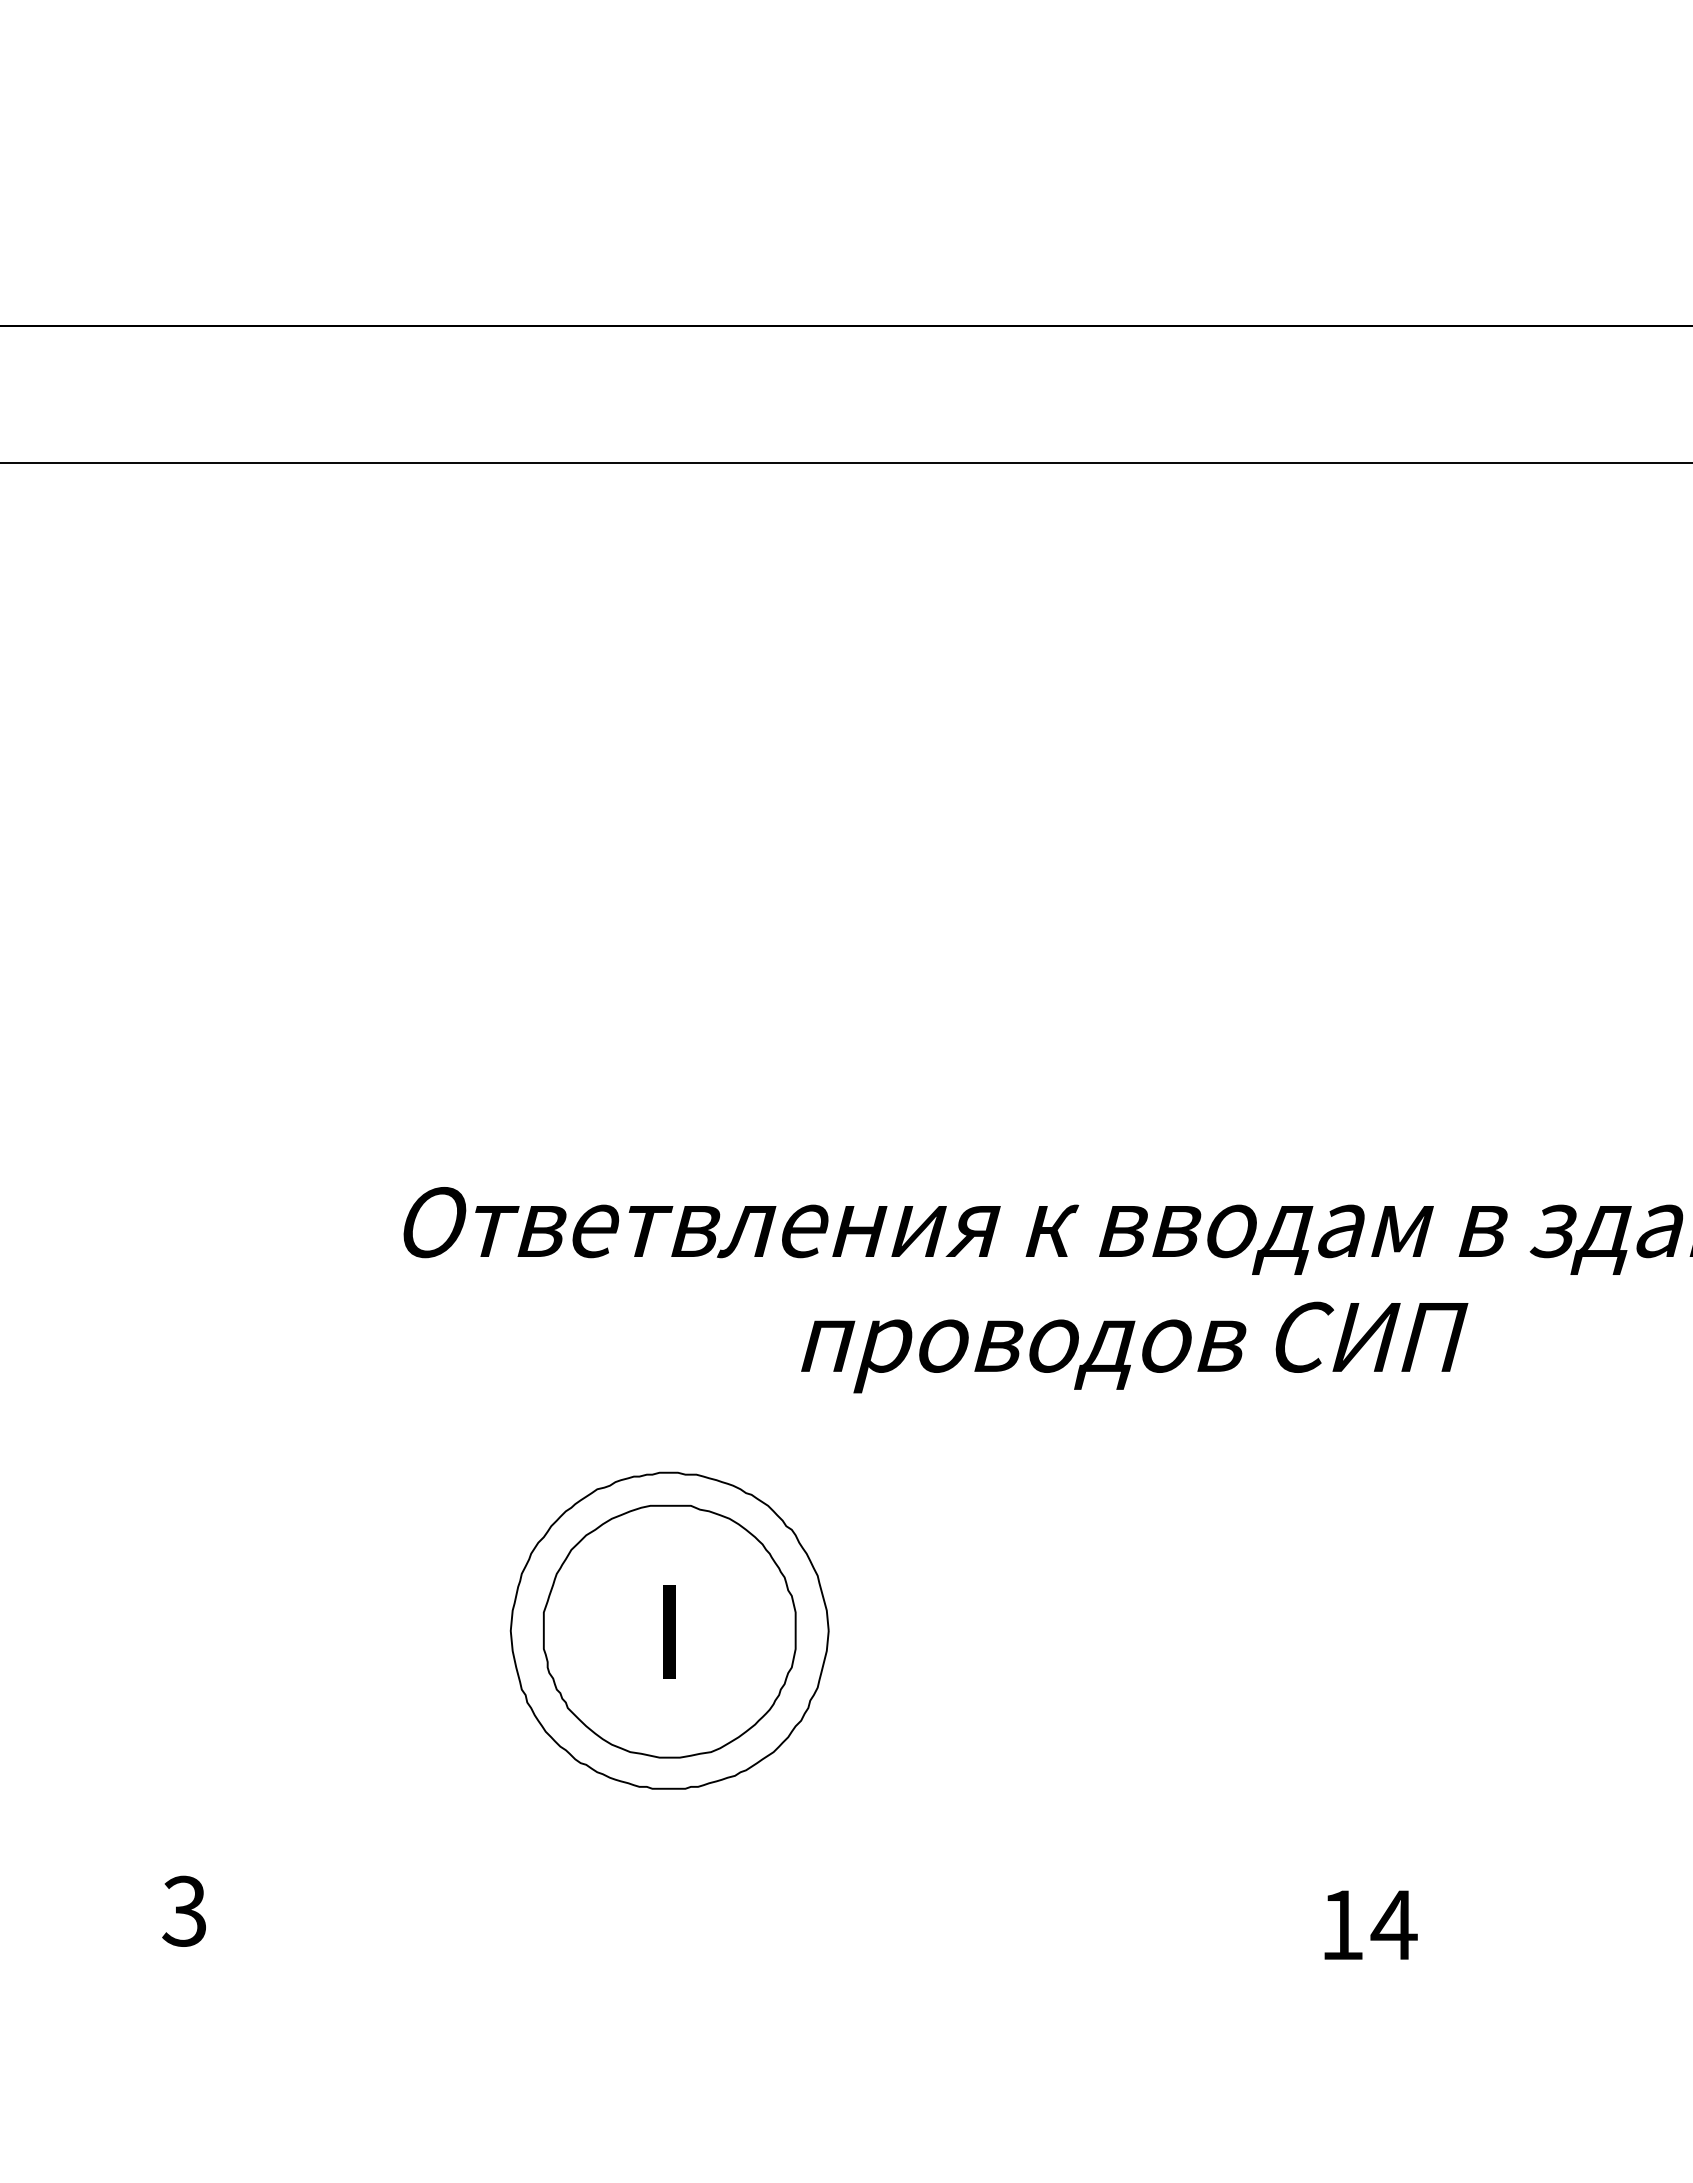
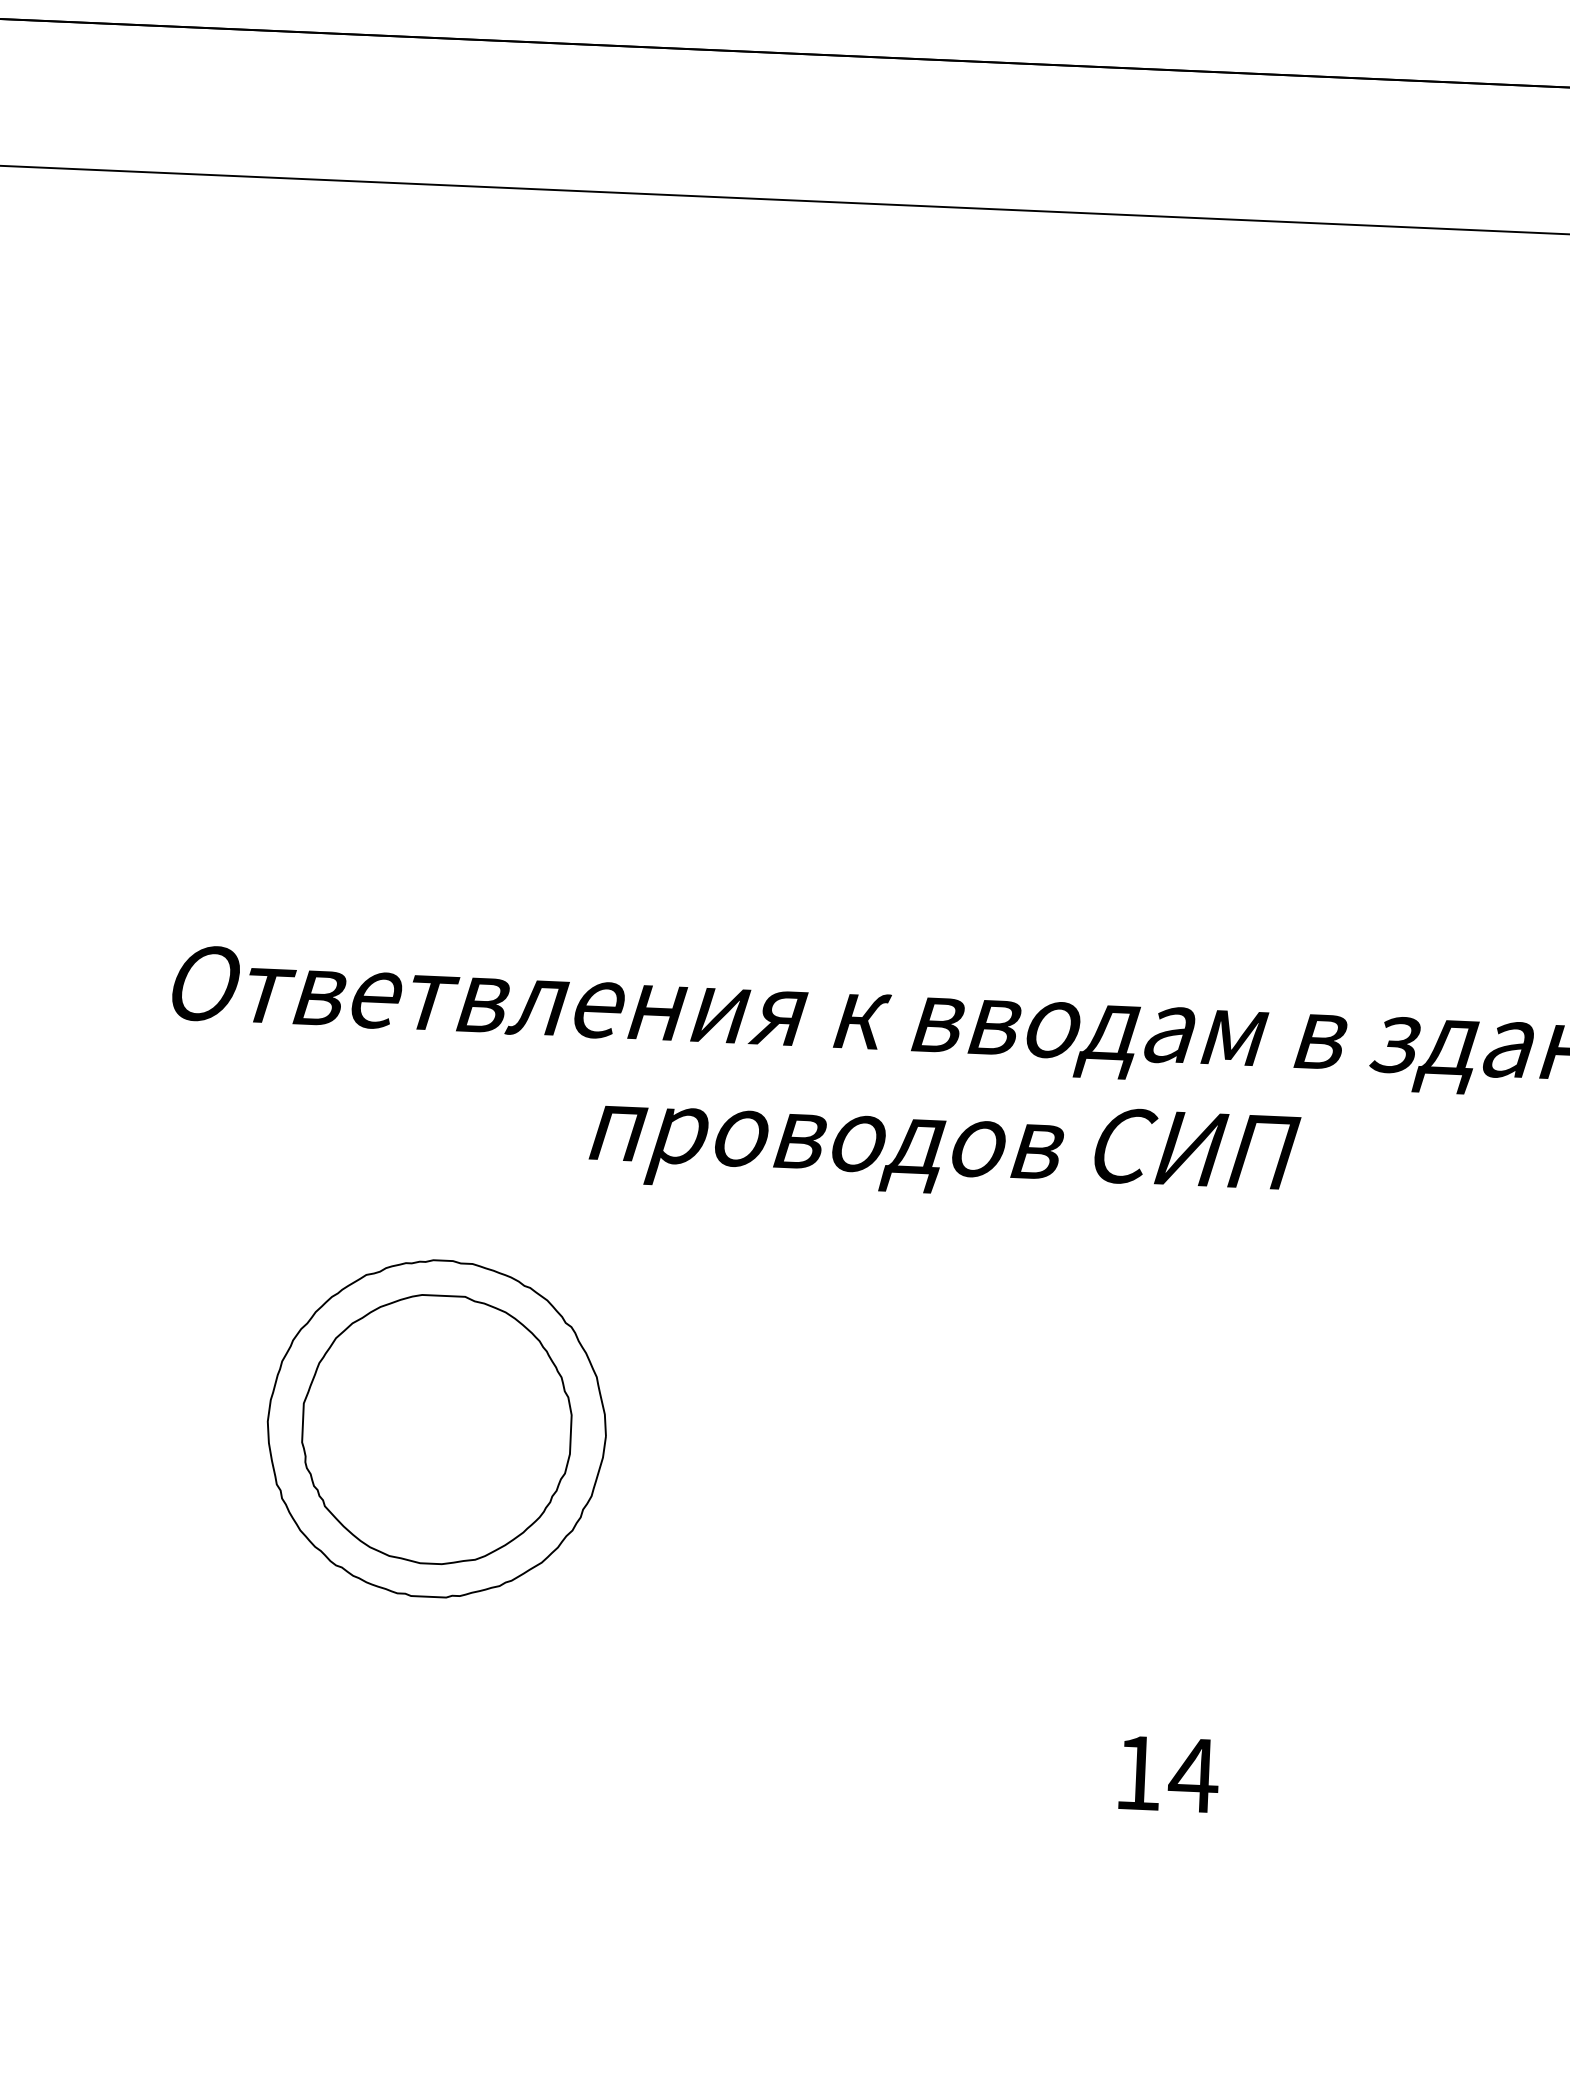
fill: (669, 1631) -> (436, 1429), removed

